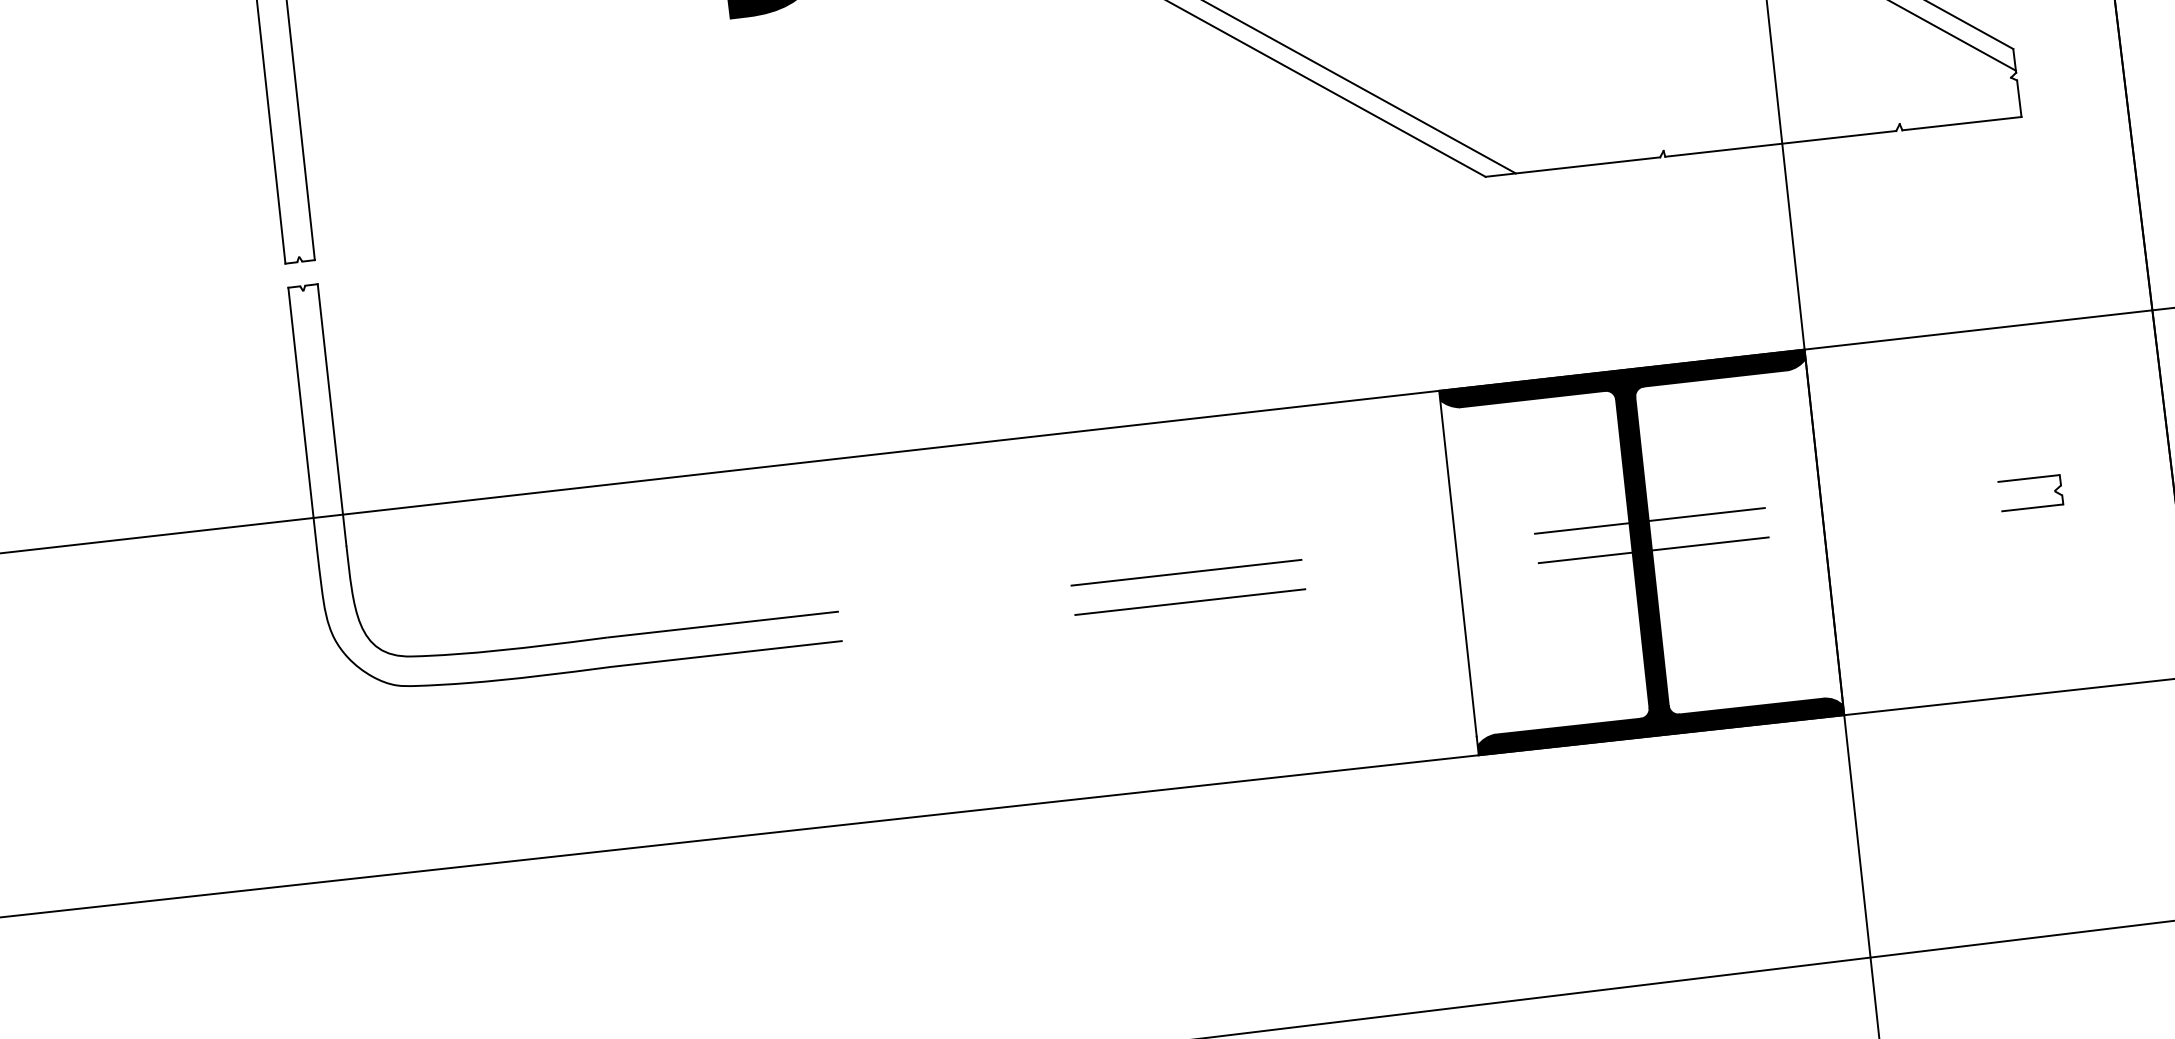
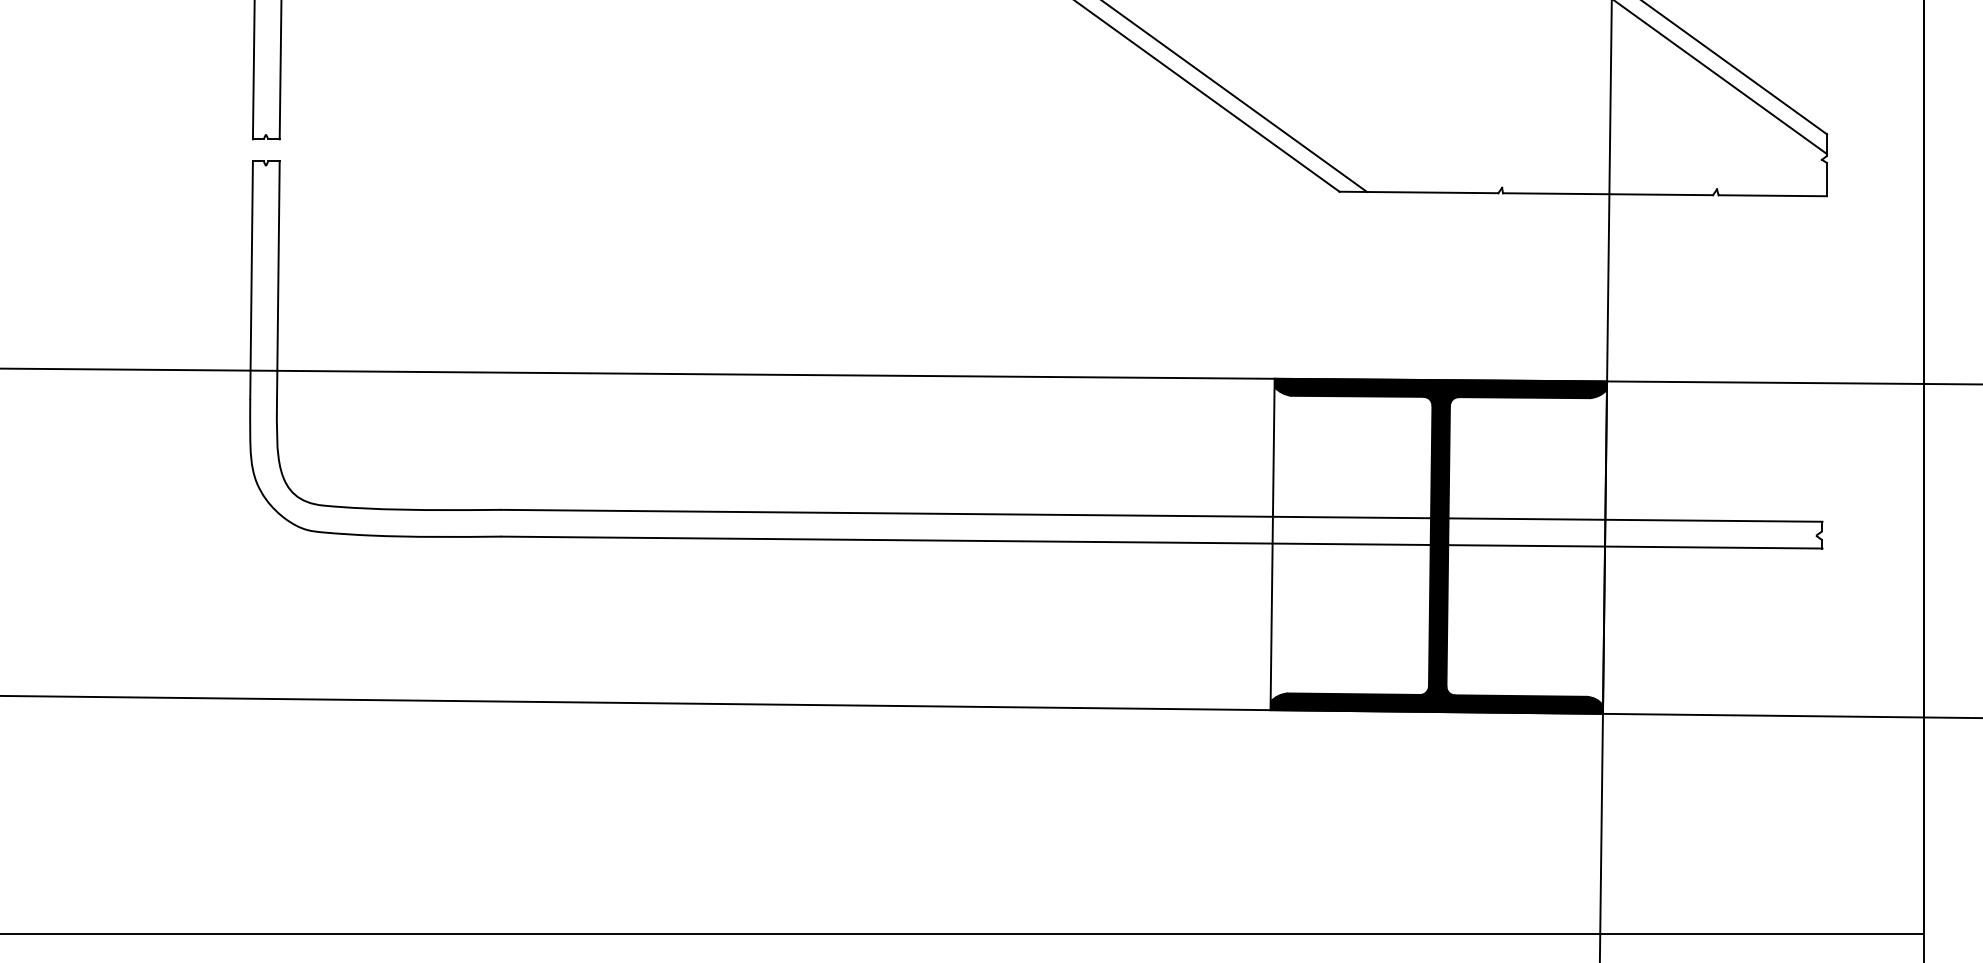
line: (1333, 556) -> (1161, 515), dashed -> solid
line: (1336, 585) -> (1161, 542), dashed -> solid

